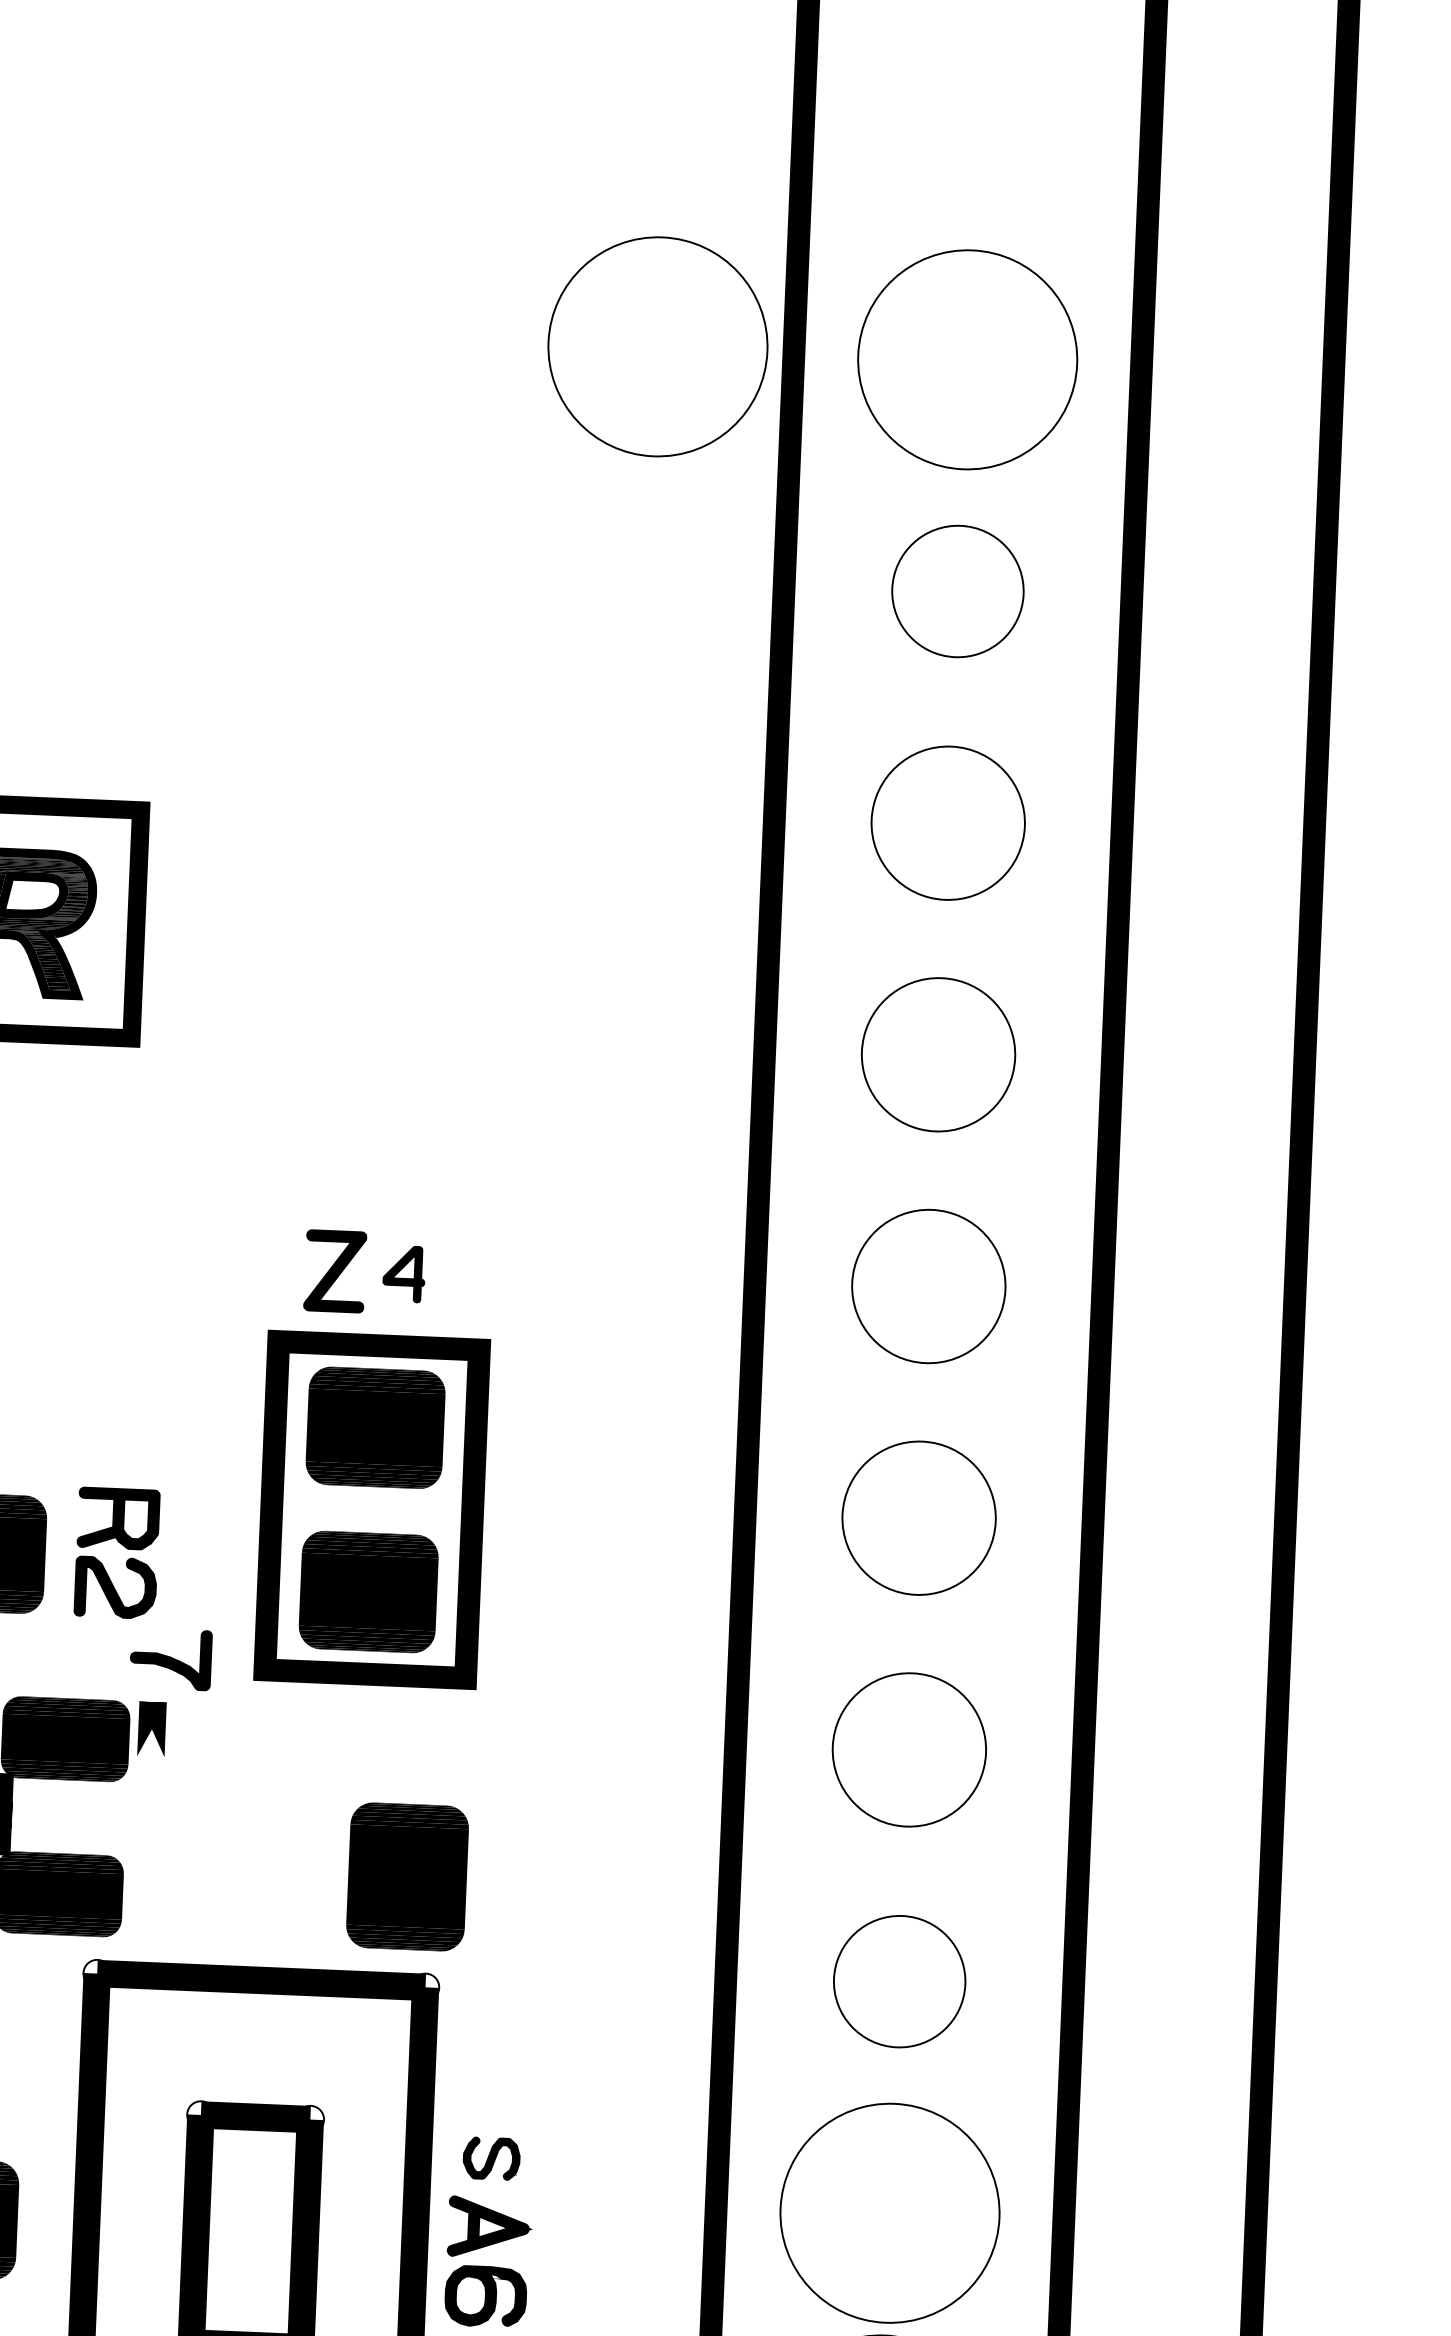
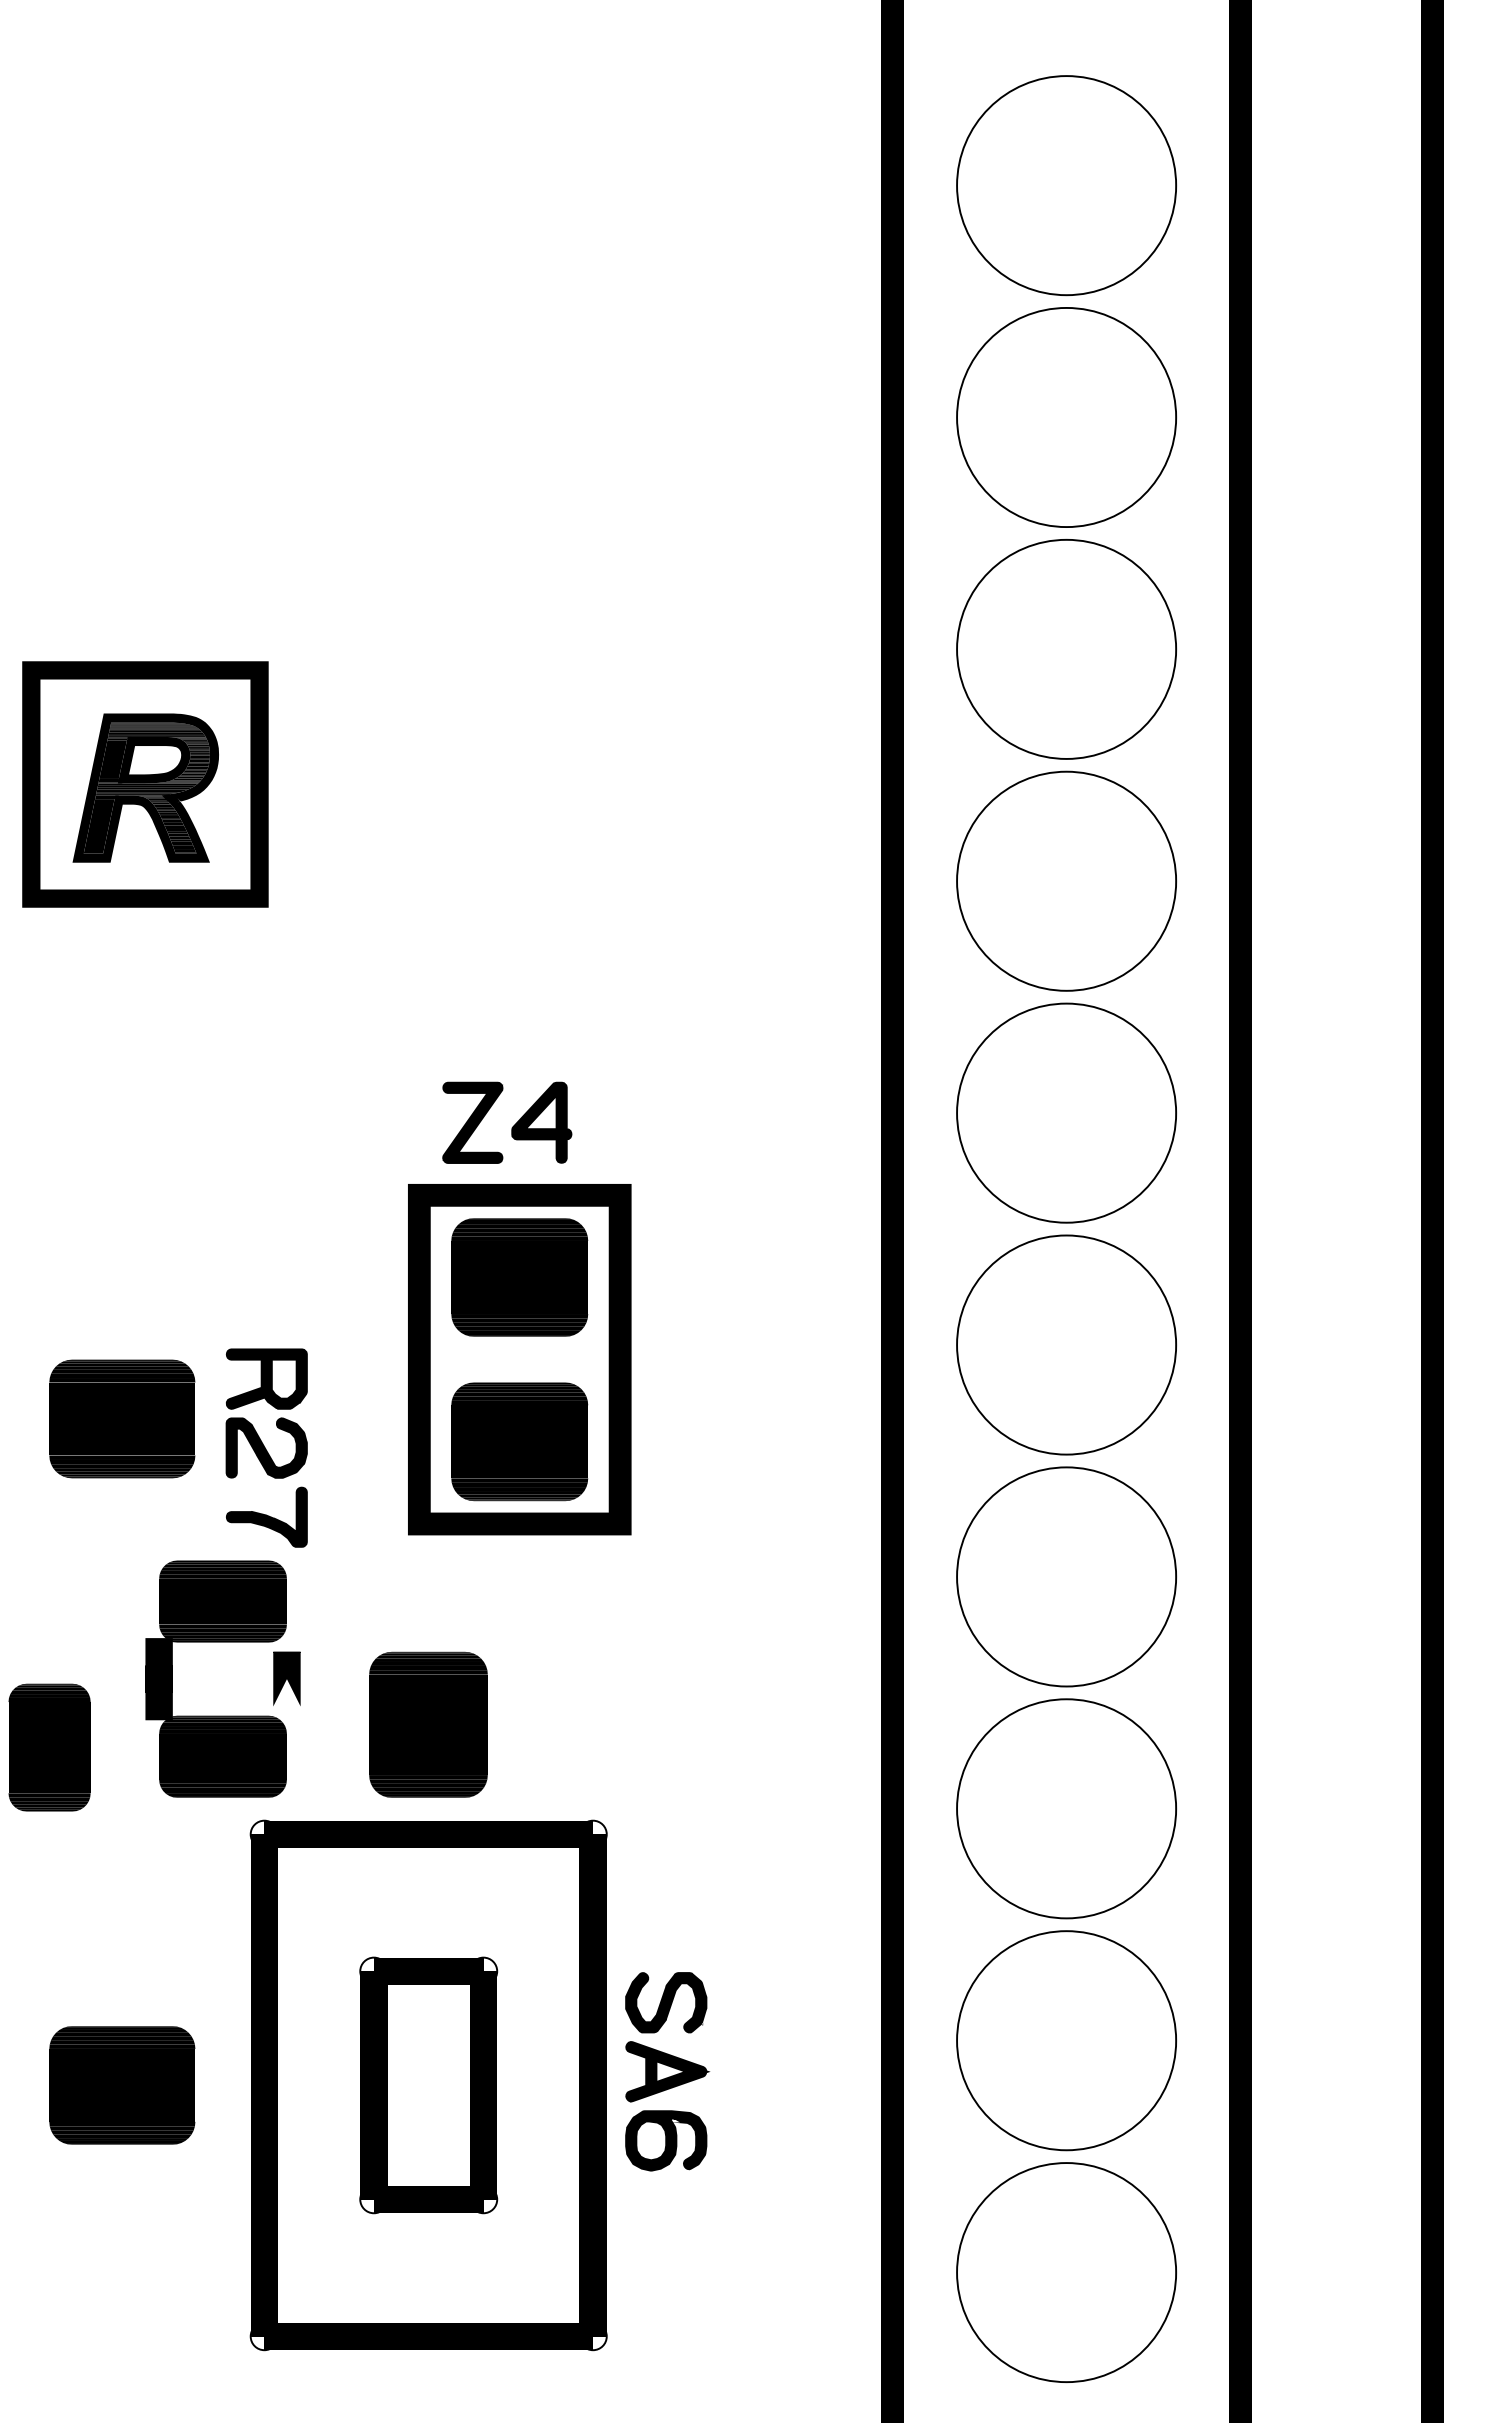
part: (657, 346) -> (756, 185), removed
part: (957, 591) -> (1066, 417), size x1.67
part: (948, 823) -> (1066, 649), size x1.43
part: (938, 1054) -> (1066, 880), size x1.43
part: (403, 1273) -> (541, 1122), size x1.43
part: (928, 1285) -> (1066, 1112), size x1.43
part: (919, 1517) -> (1066, 1344), size x1.43
part: (170, 1658) -> (266, 1516), moved
part: (151, 1728) -> (286, 1678), moved
part: (909, 1749) -> (1066, 1576), size x1.43
part: (407, 1876) -> (428, 1724), moved
part: (899, 1981) -> (1066, 1808), size x1.67
part: (491, 2158) -> (666, 2002), size x1.43

